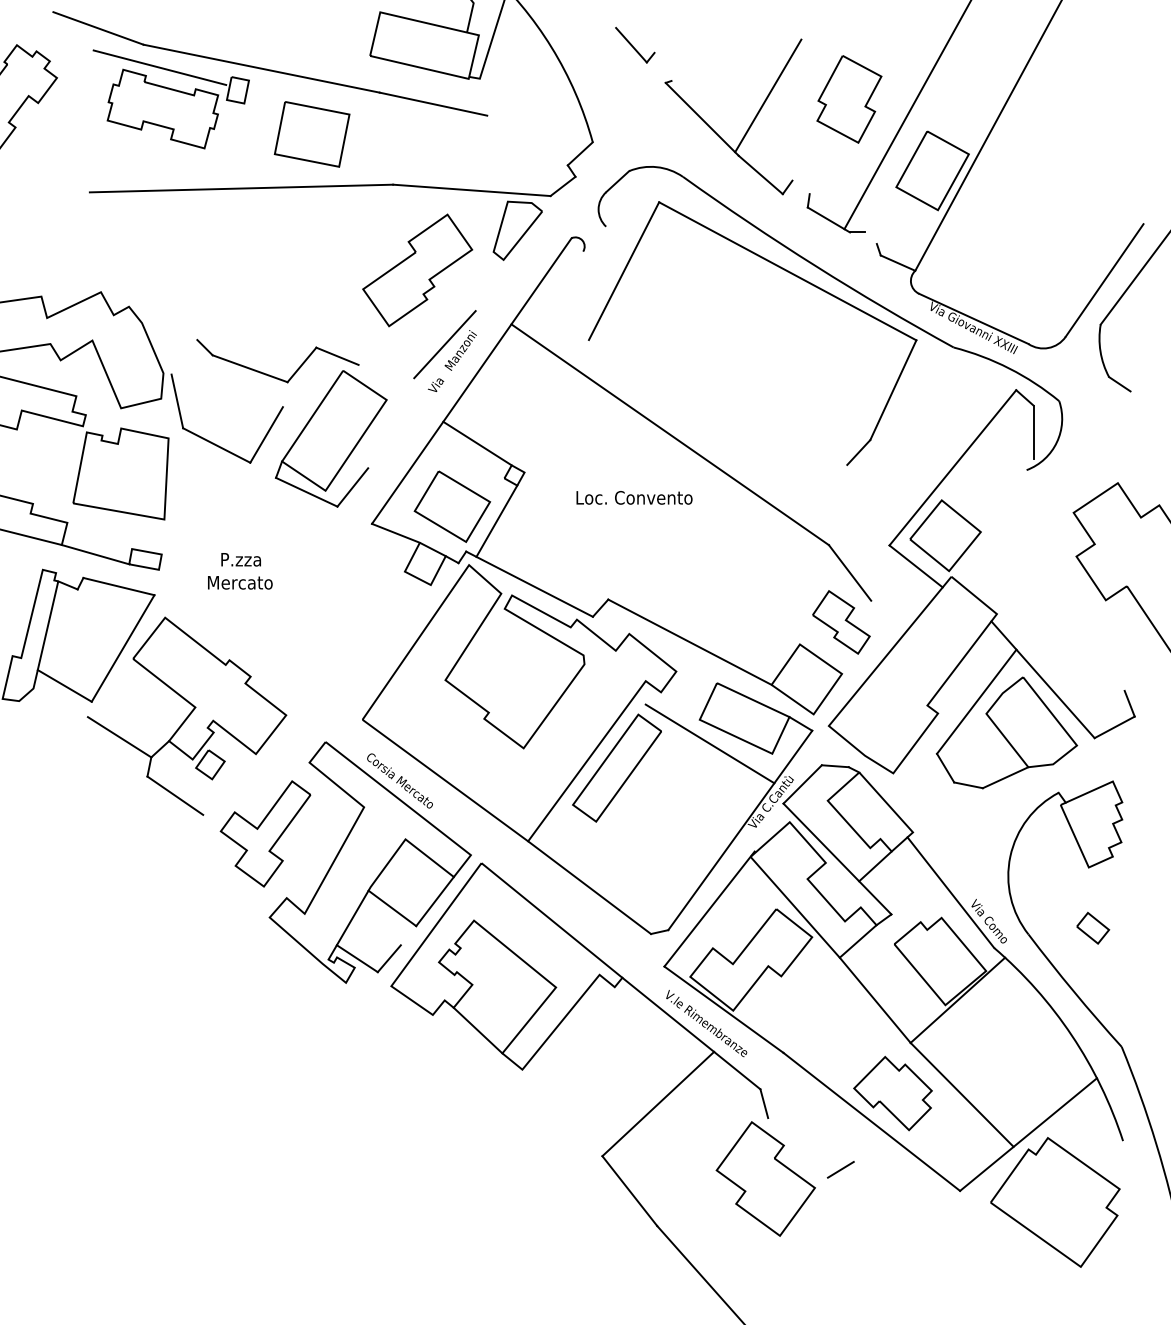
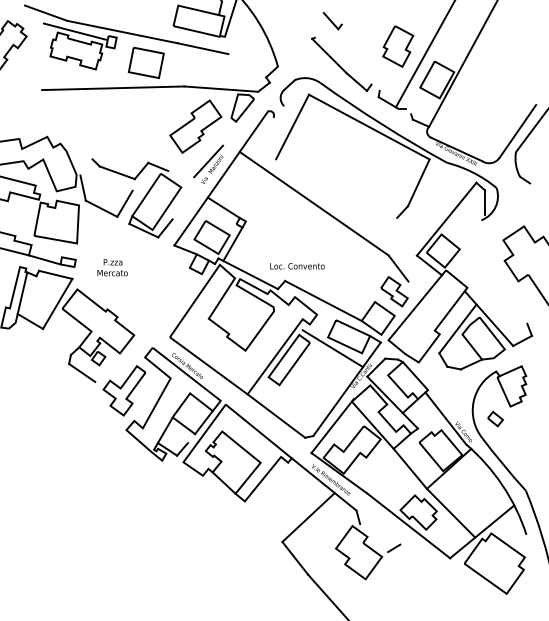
part: (634, 46) -> (332, 21), moved
line: (766, 95) -> (359, 44), removed
text: (634, 498) -> (297, 266), moved
line: (118, 737) -> (55, 345), removed
part: (1093, 929) -> (495, 419), moved

